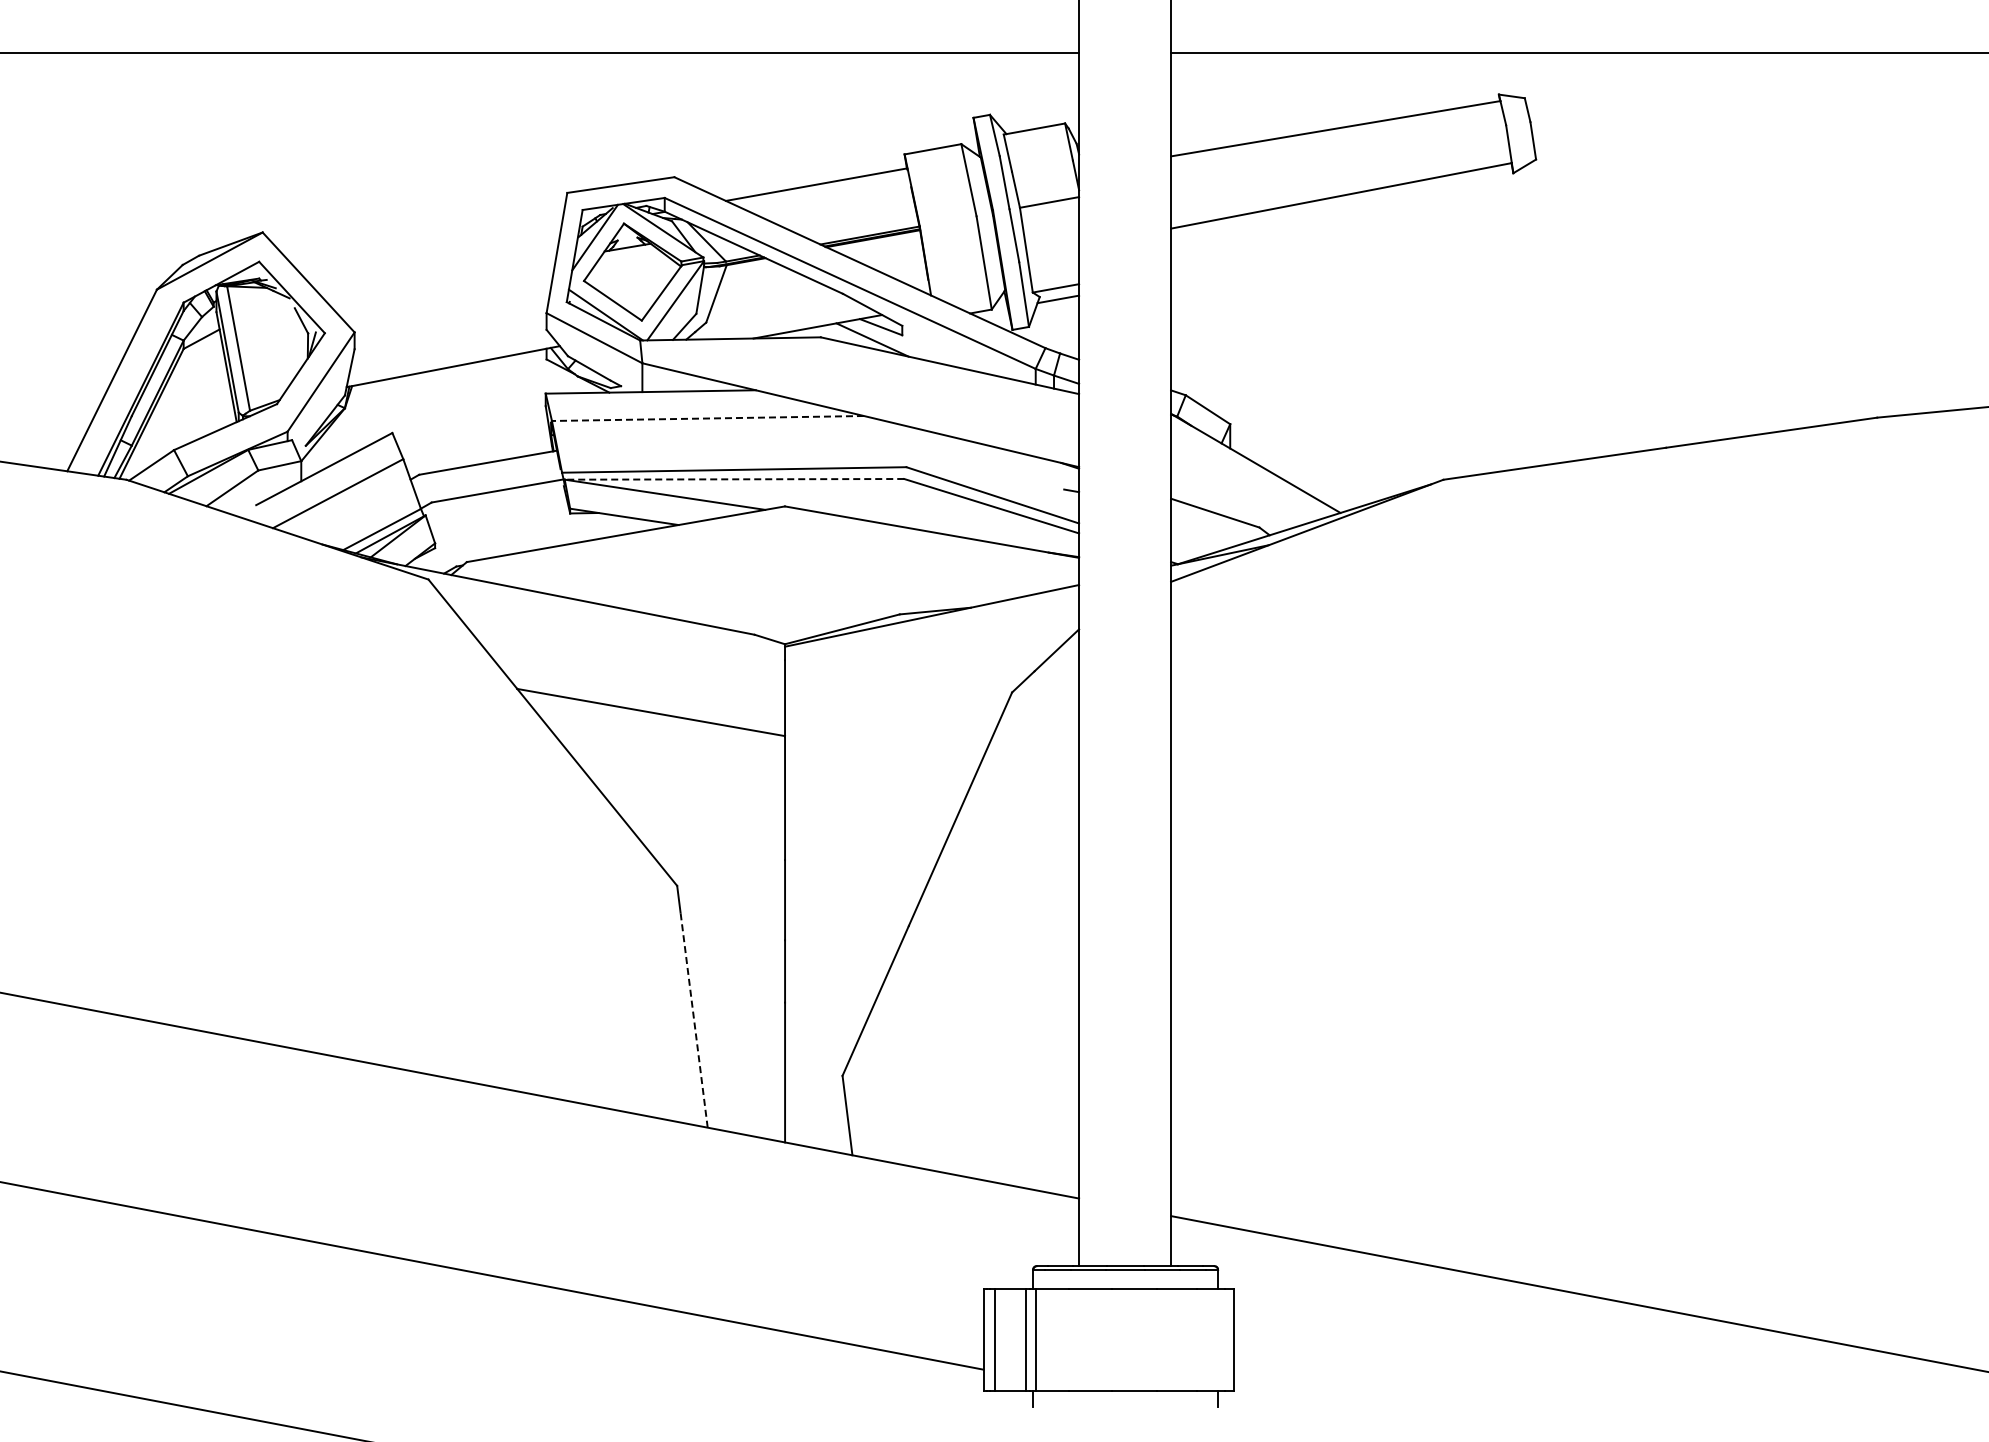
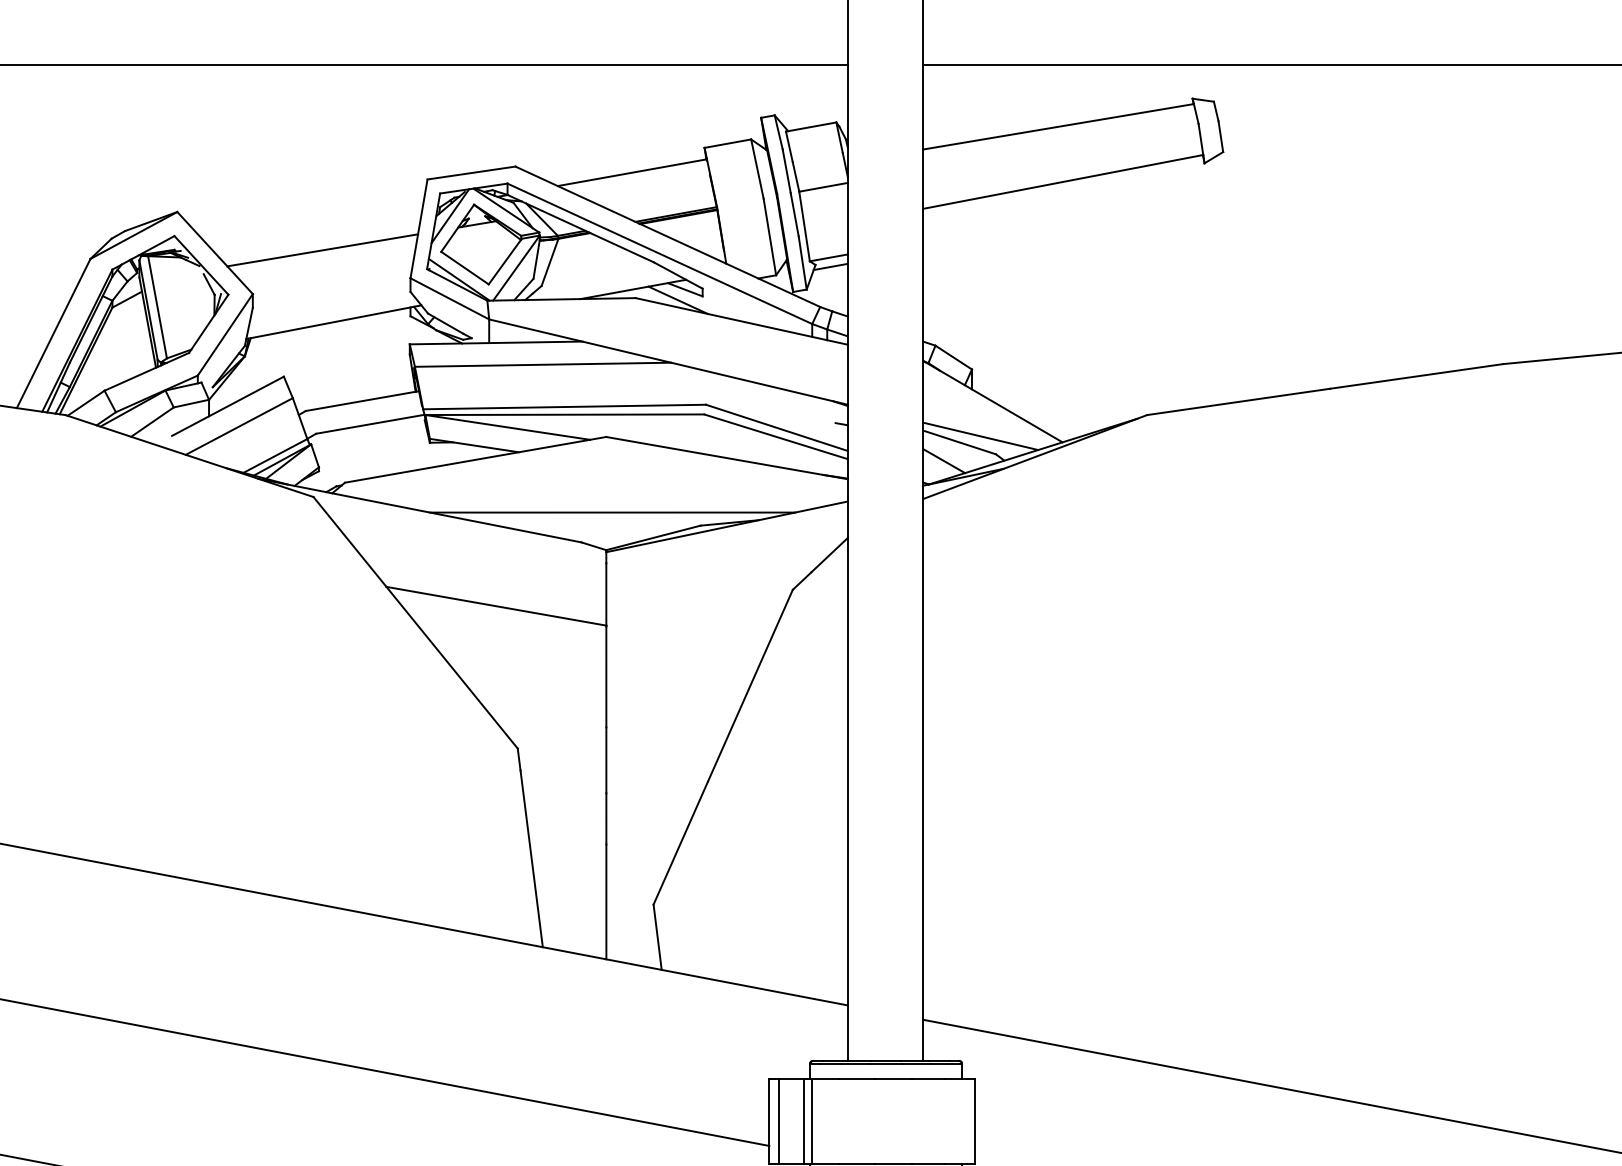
line: (439, 278) -> (322, 249), added
line: (707, 418) -> (542, 364), dashed -> solid
line: (734, 479) -> (564, 414), dashed -> solid
line: (1240, 505) -> (980, 436), added
line: (1196, 535) -> (944, 460), added
line: (792, 598) -> (612, 512), added
line: (694, 1019) -> (531, 858), dashed -> solid

